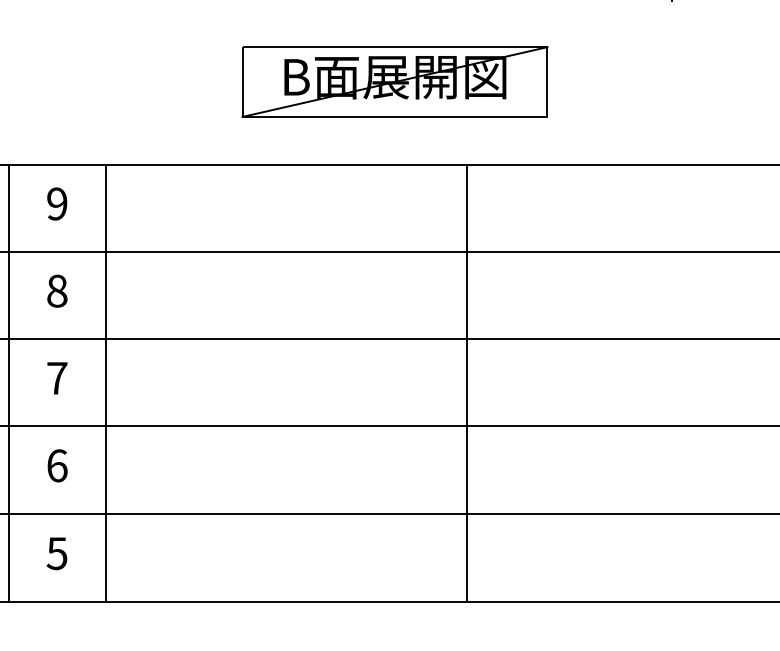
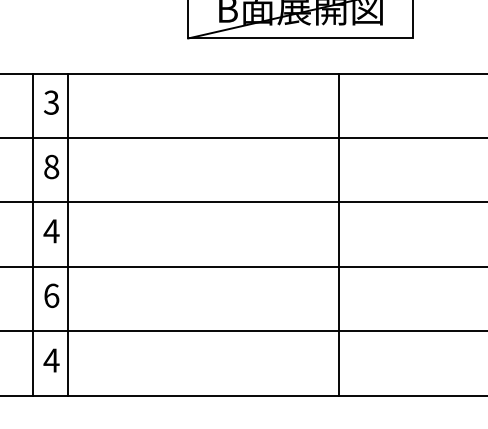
text: (56, 203) -> (51, 102), 9 -> 3
text: (57, 378) -> (51, 231), 7 -> 4
line: (9, 382) -> (33, 234), moved
line: (105, 382) -> (67, 234), moved
line: (466, 382) -> (338, 234), moved
text: (57, 553) -> (51, 360), 5 -> 4

